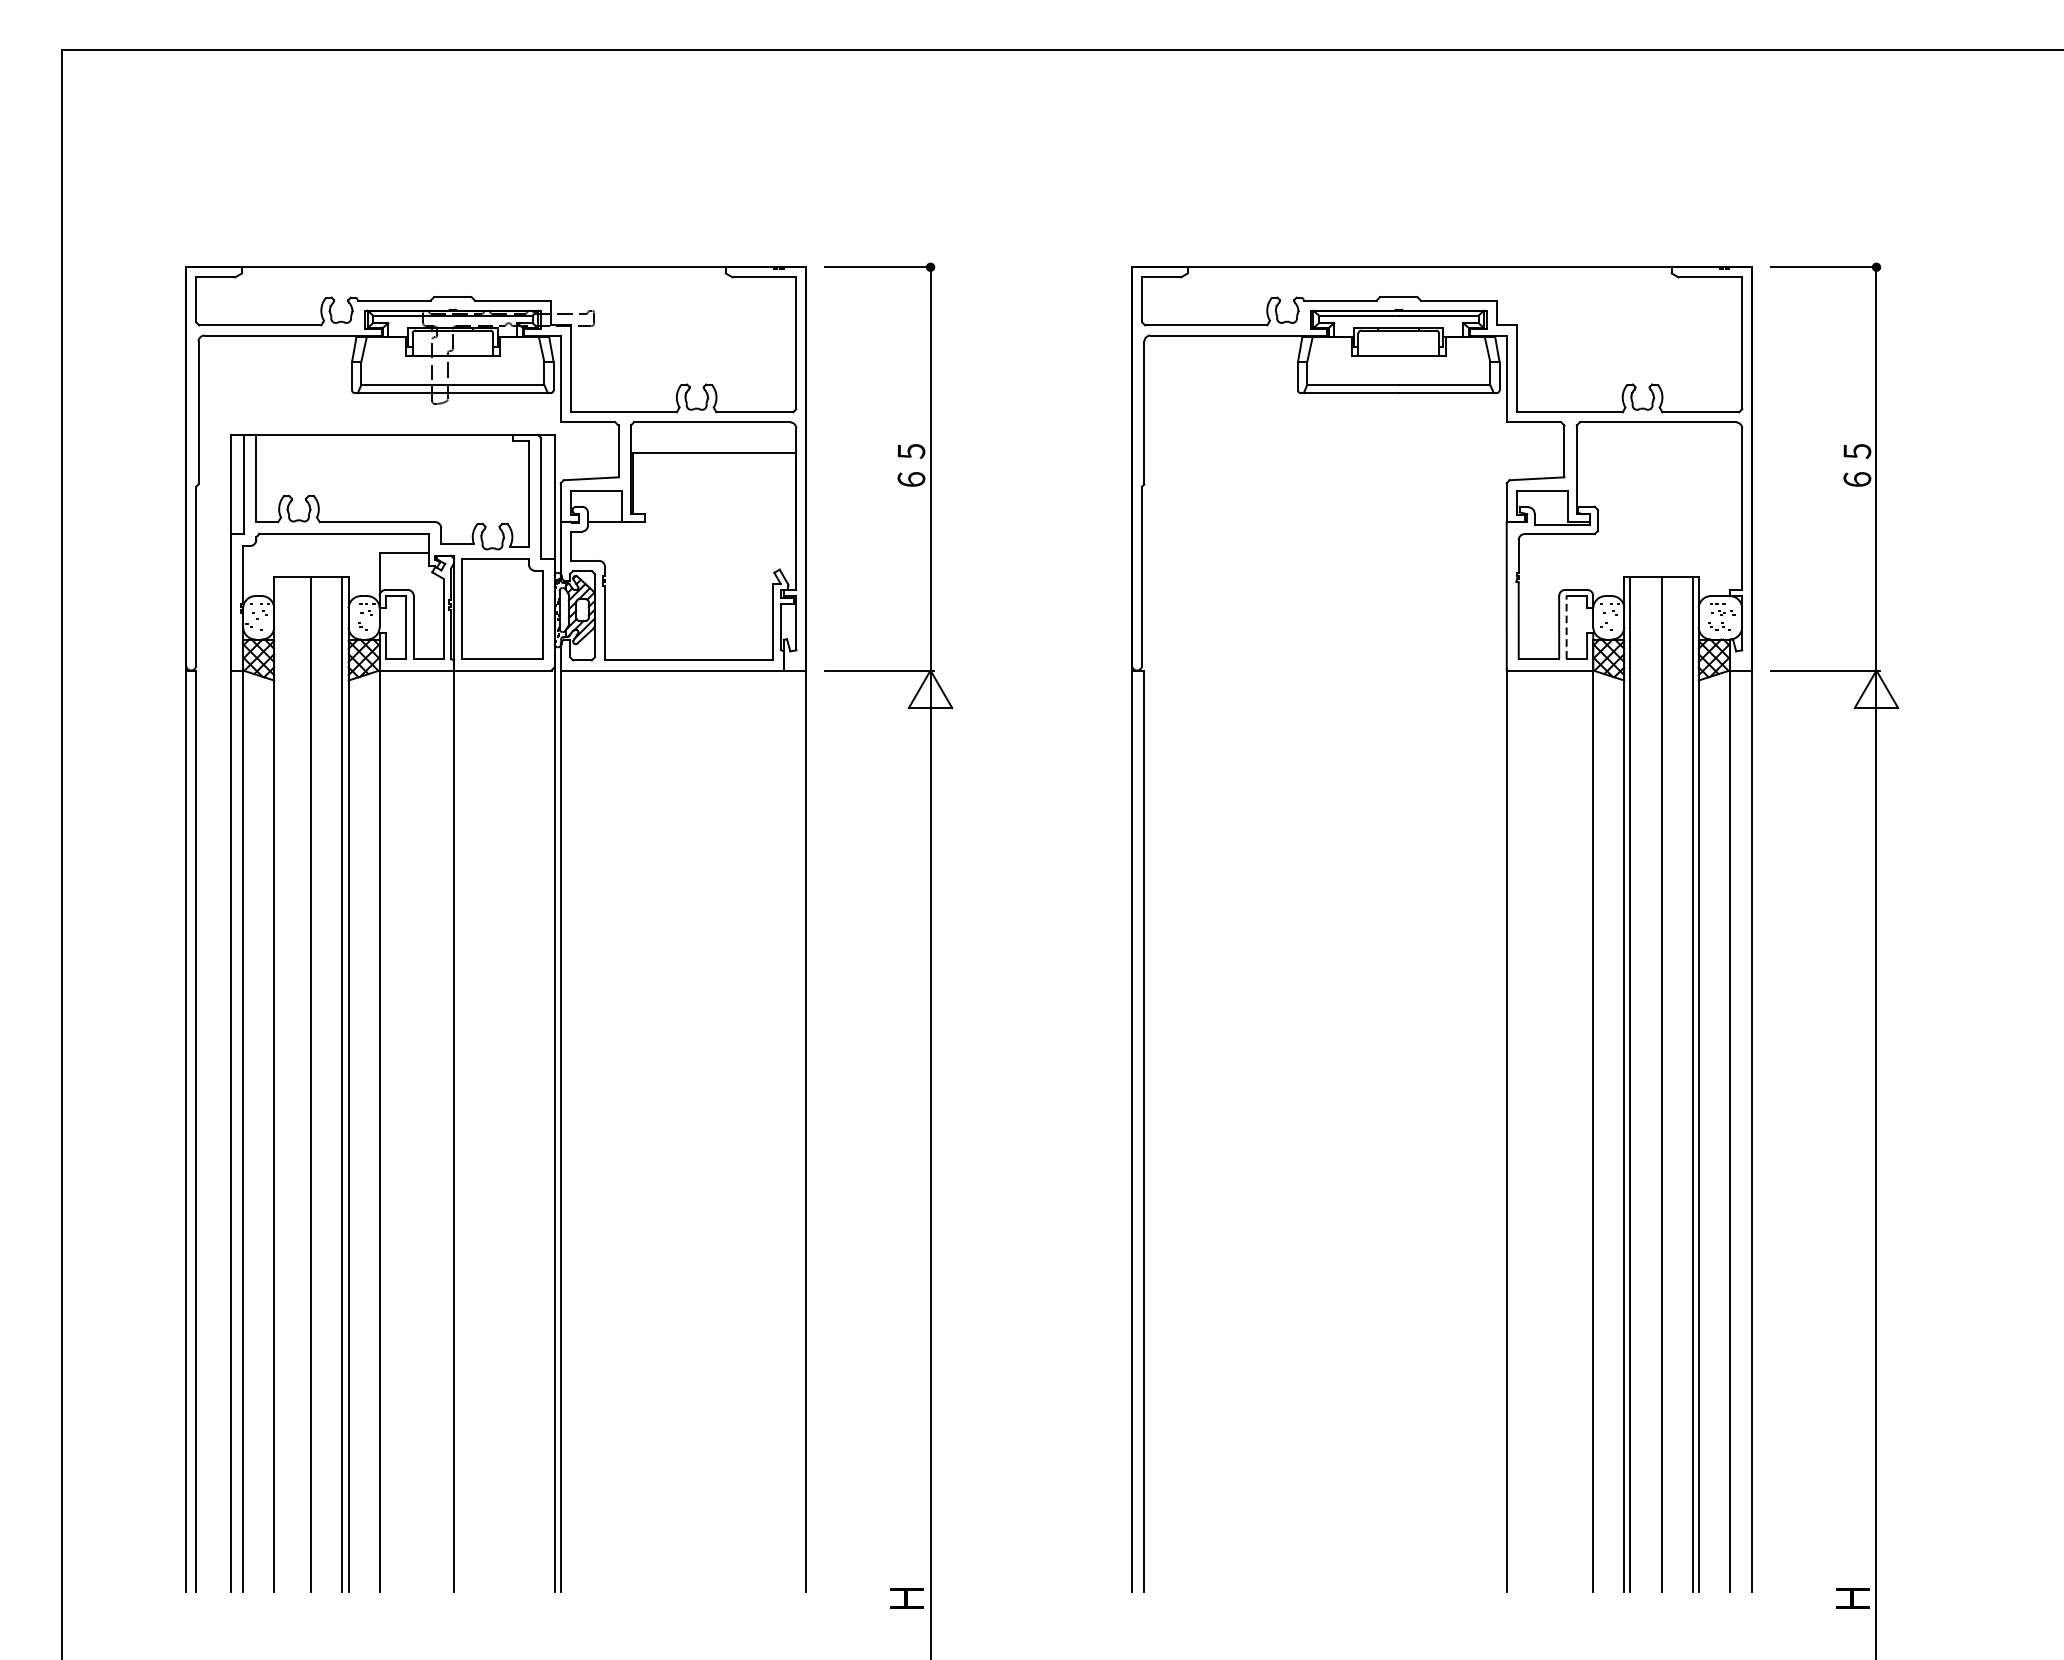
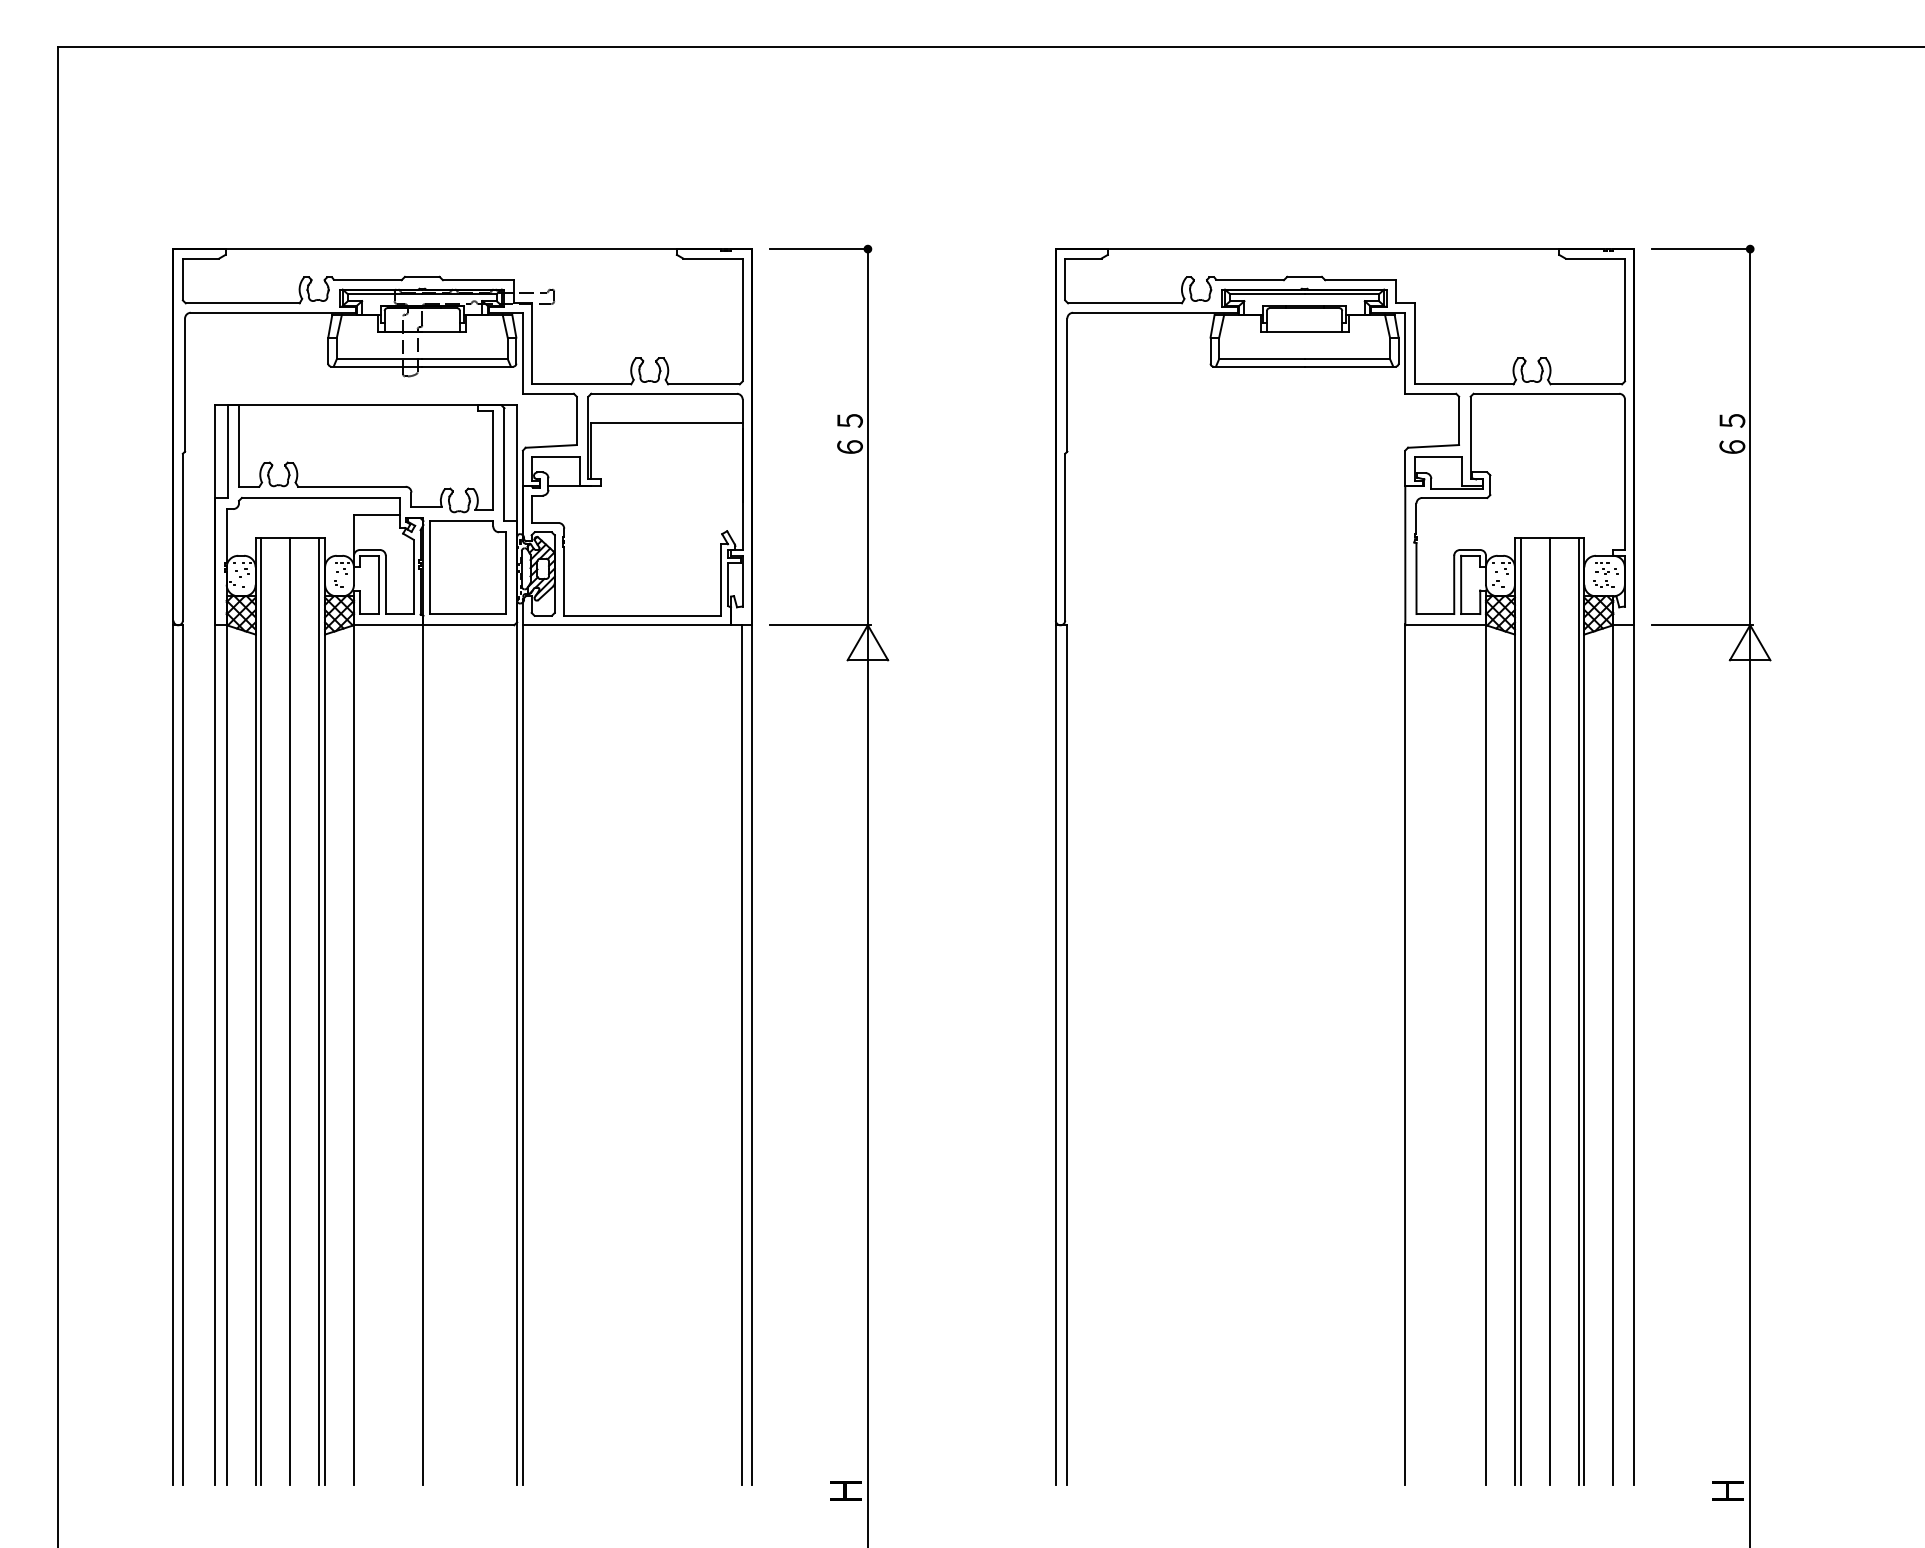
line: (1566, 626) -> (1461, 584), dashed -> solid
line: (280, 1084) -> (261, 1011), added
line: (796, 1130) -> (742, 1054), added

